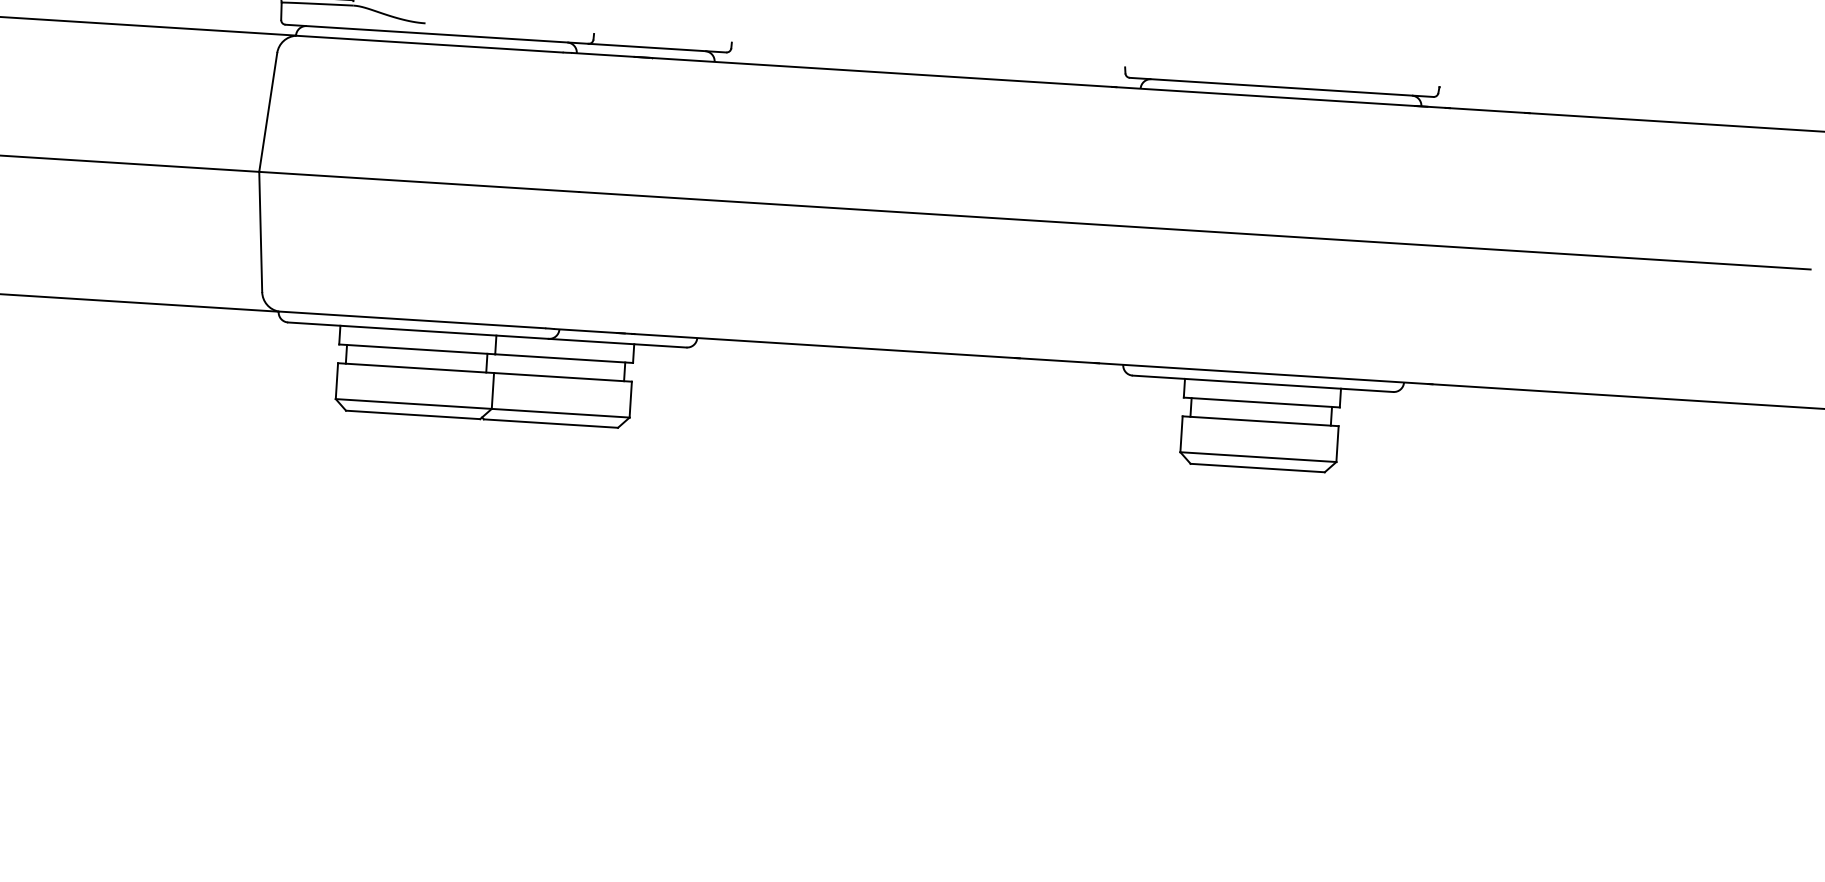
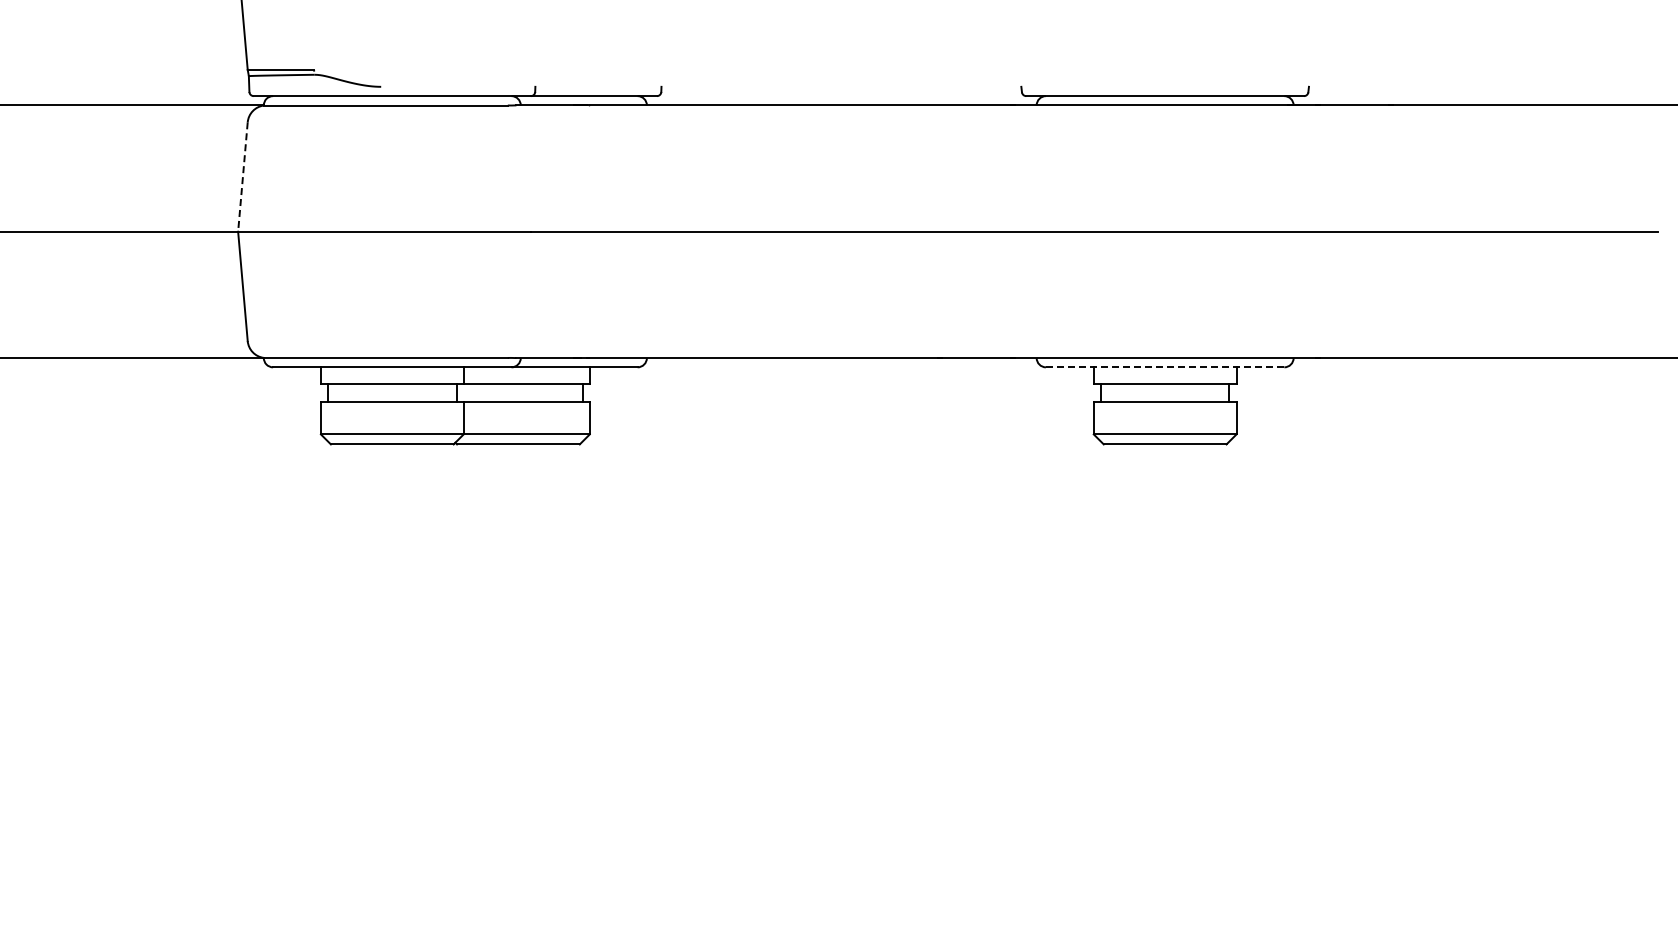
line: (267, 112) -> (242, 177), solid -> dashed
line: (1263, 384) -> (1165, 367), solid -> dashed

